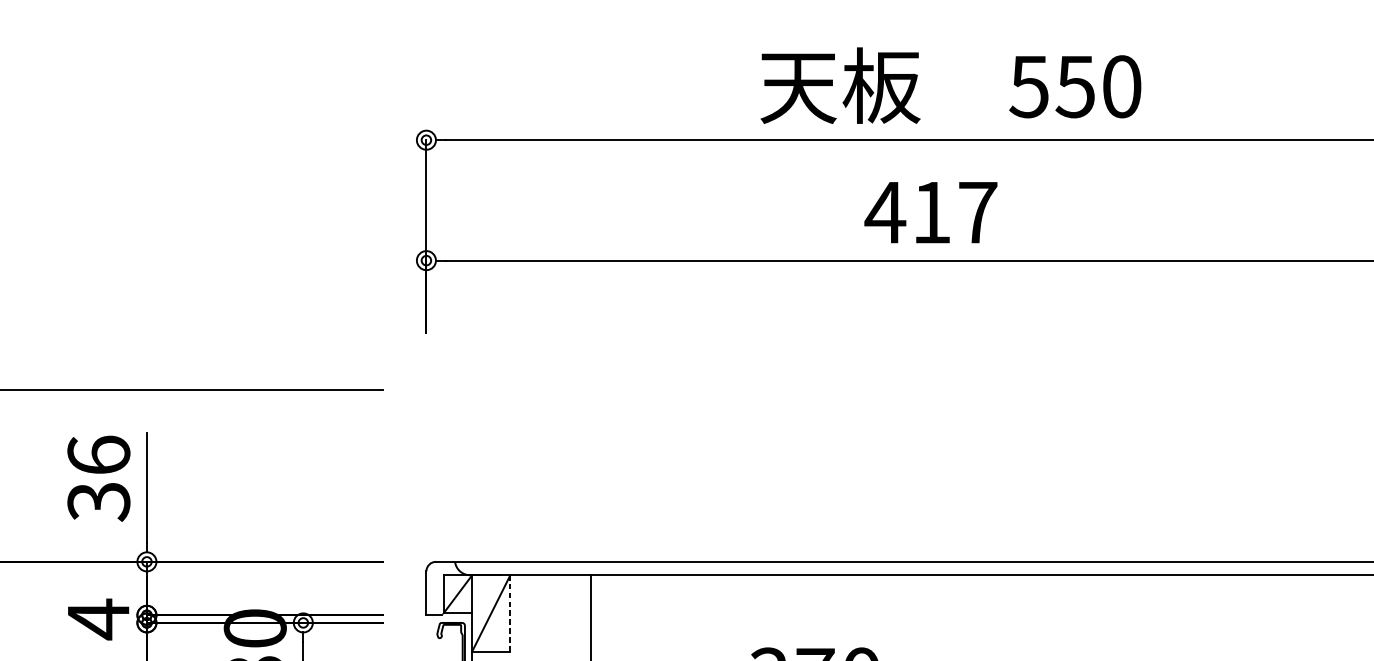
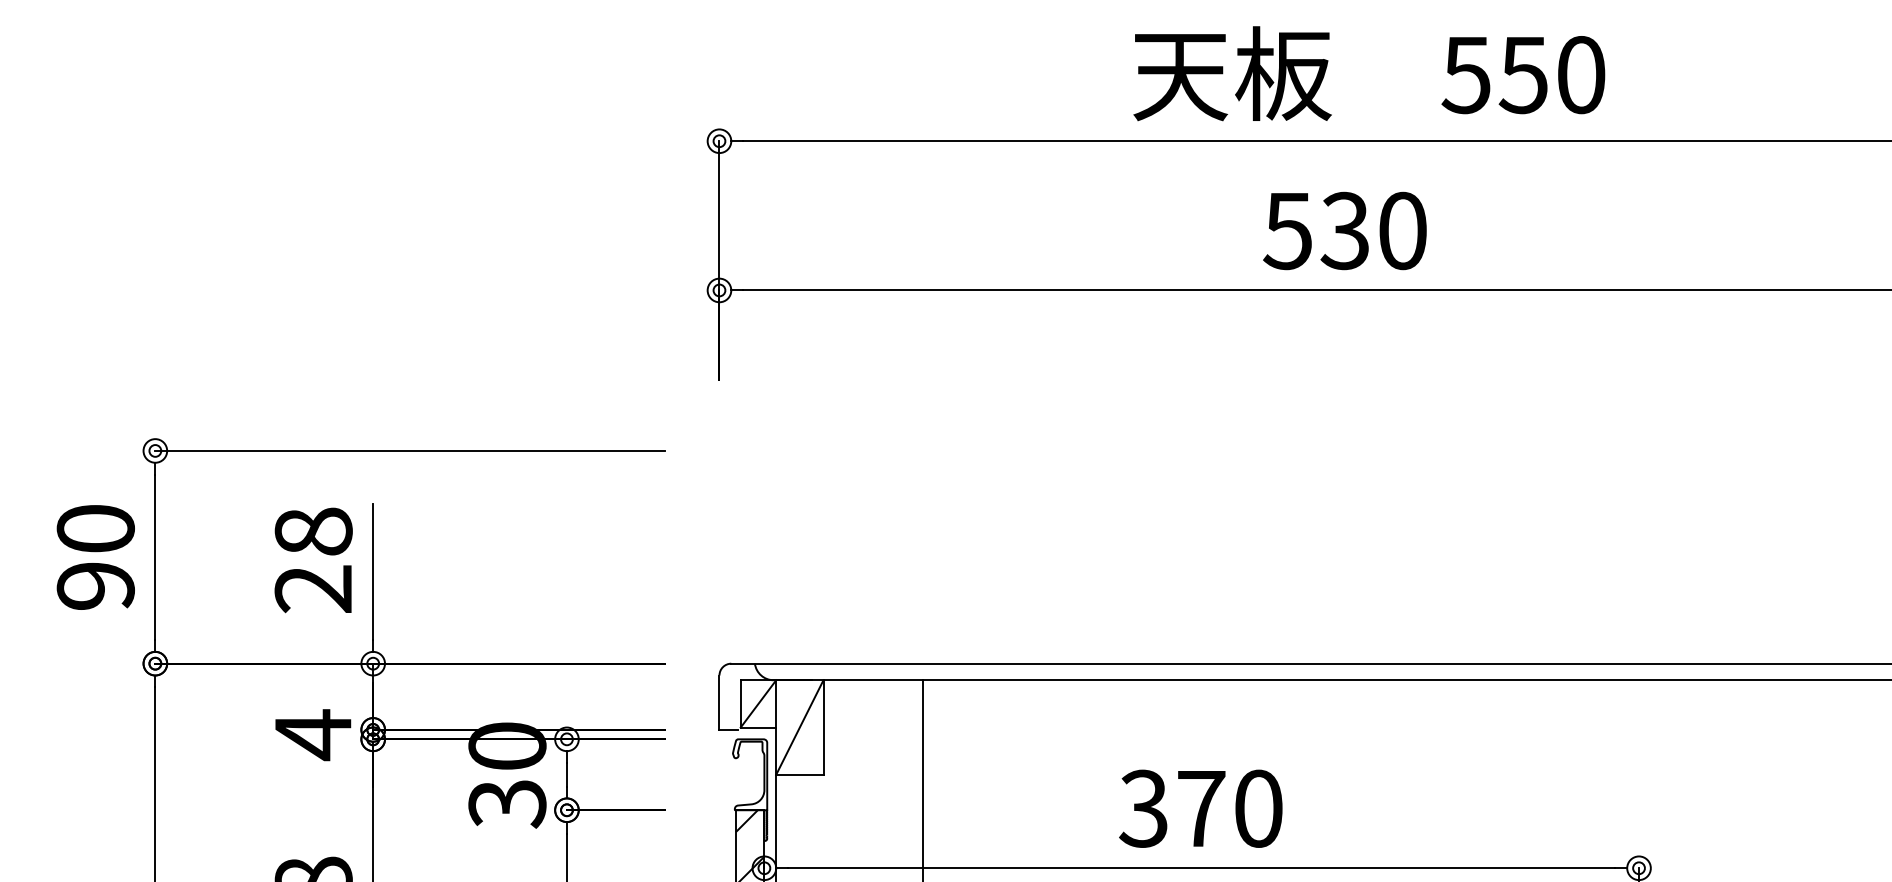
text: (930, 212) -> (1344, 230), 417 -> 530
text: (98, 478) -> (313, 560), 36 -> 28
line: (510, 613) -> (823, 727), dashed -> solid

